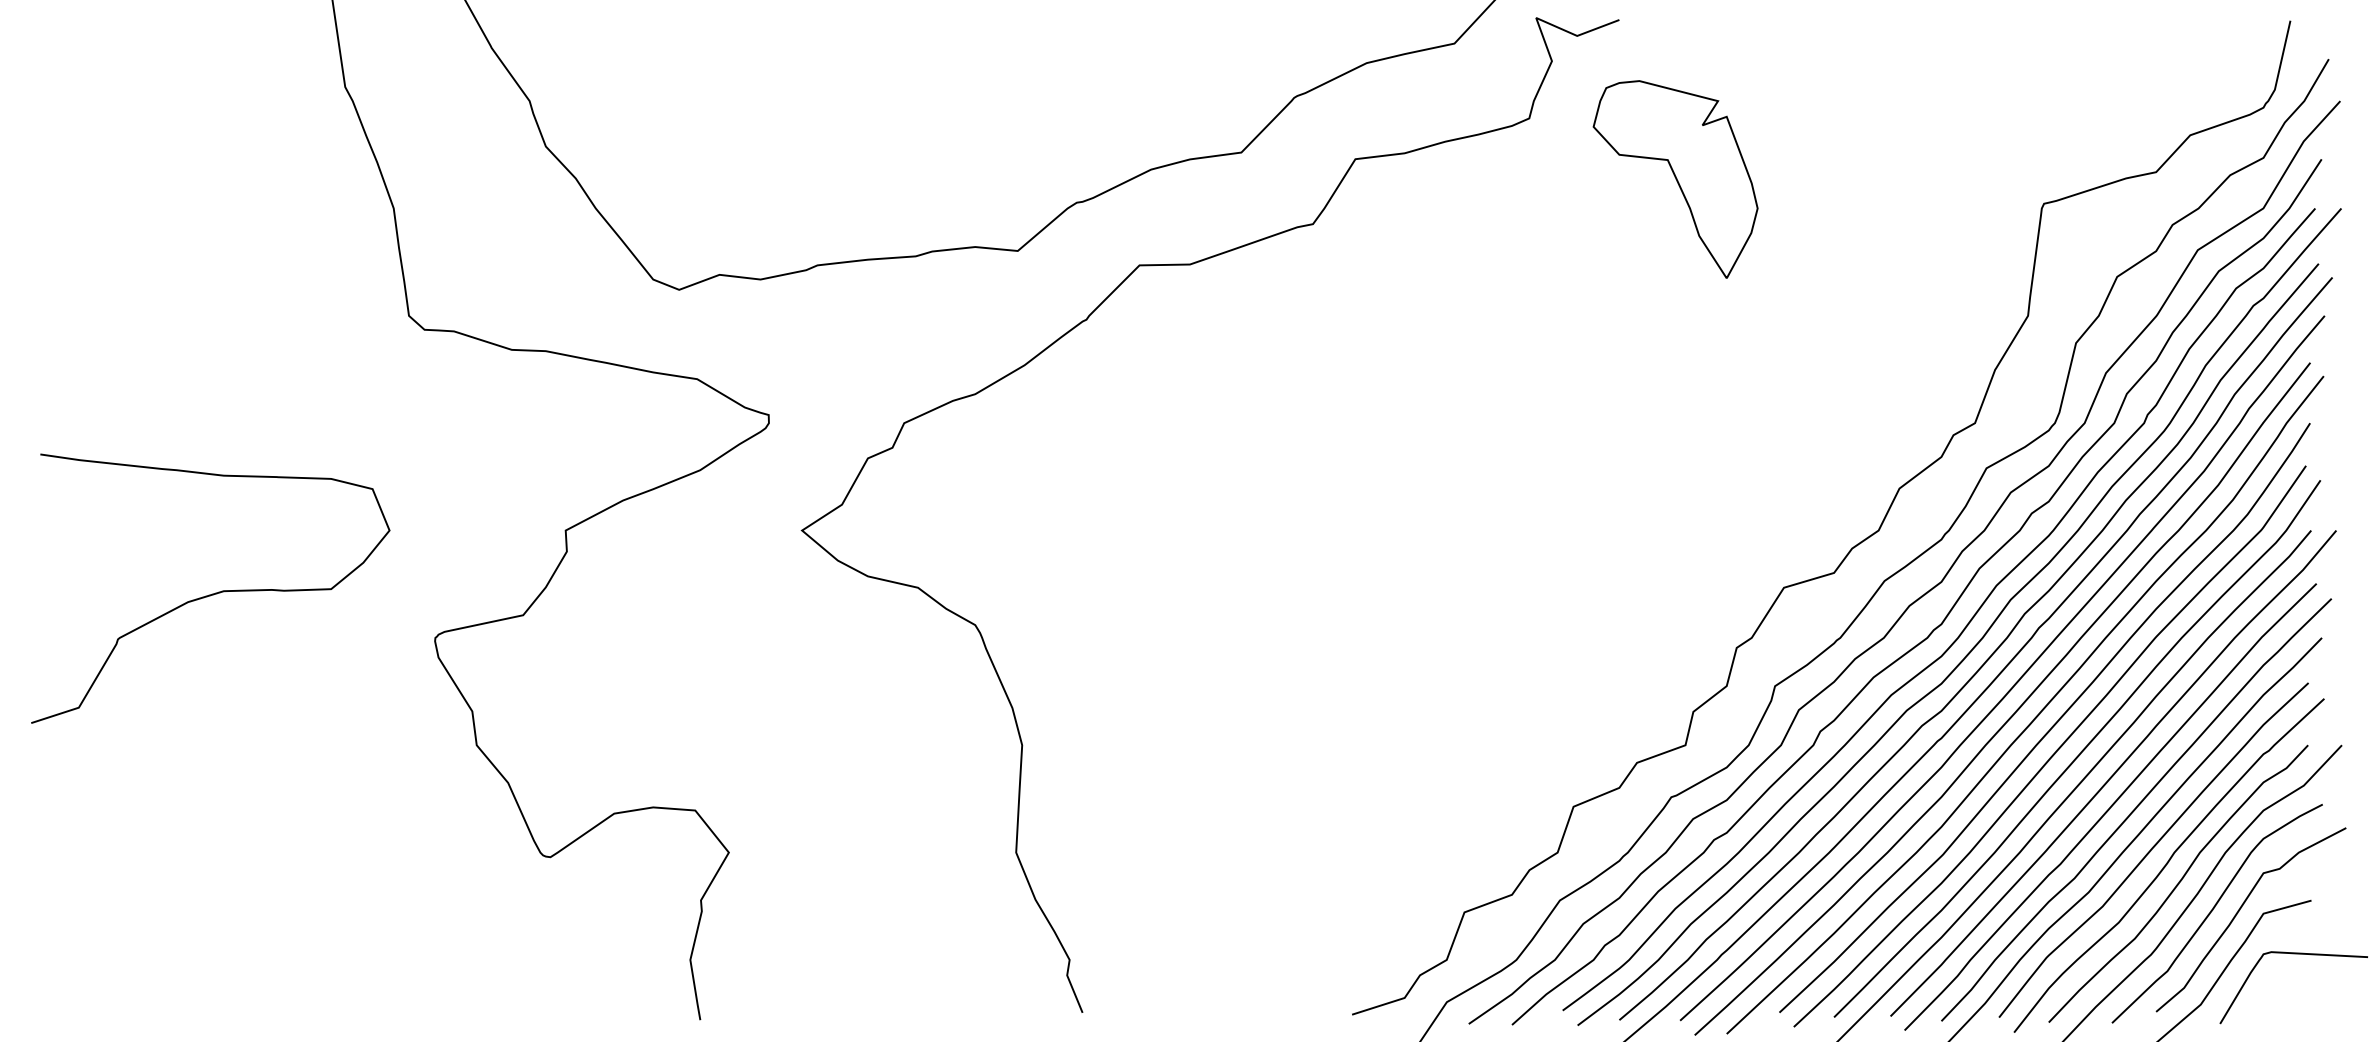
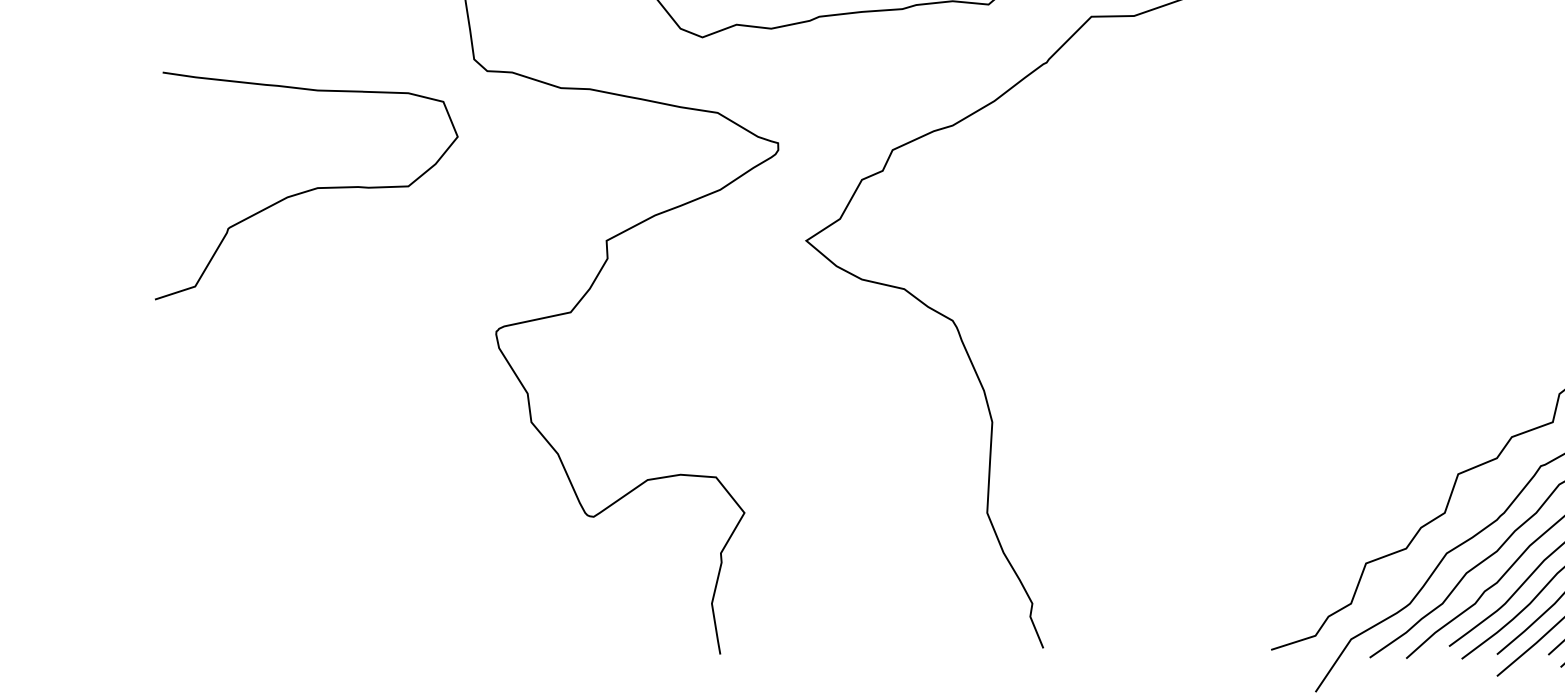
curve: (212, 593) -> (308, 190), moved

